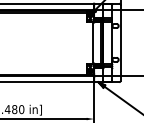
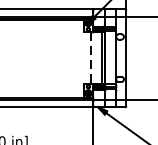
line: (92, 42) -> (91, 57), solid -> dashed

